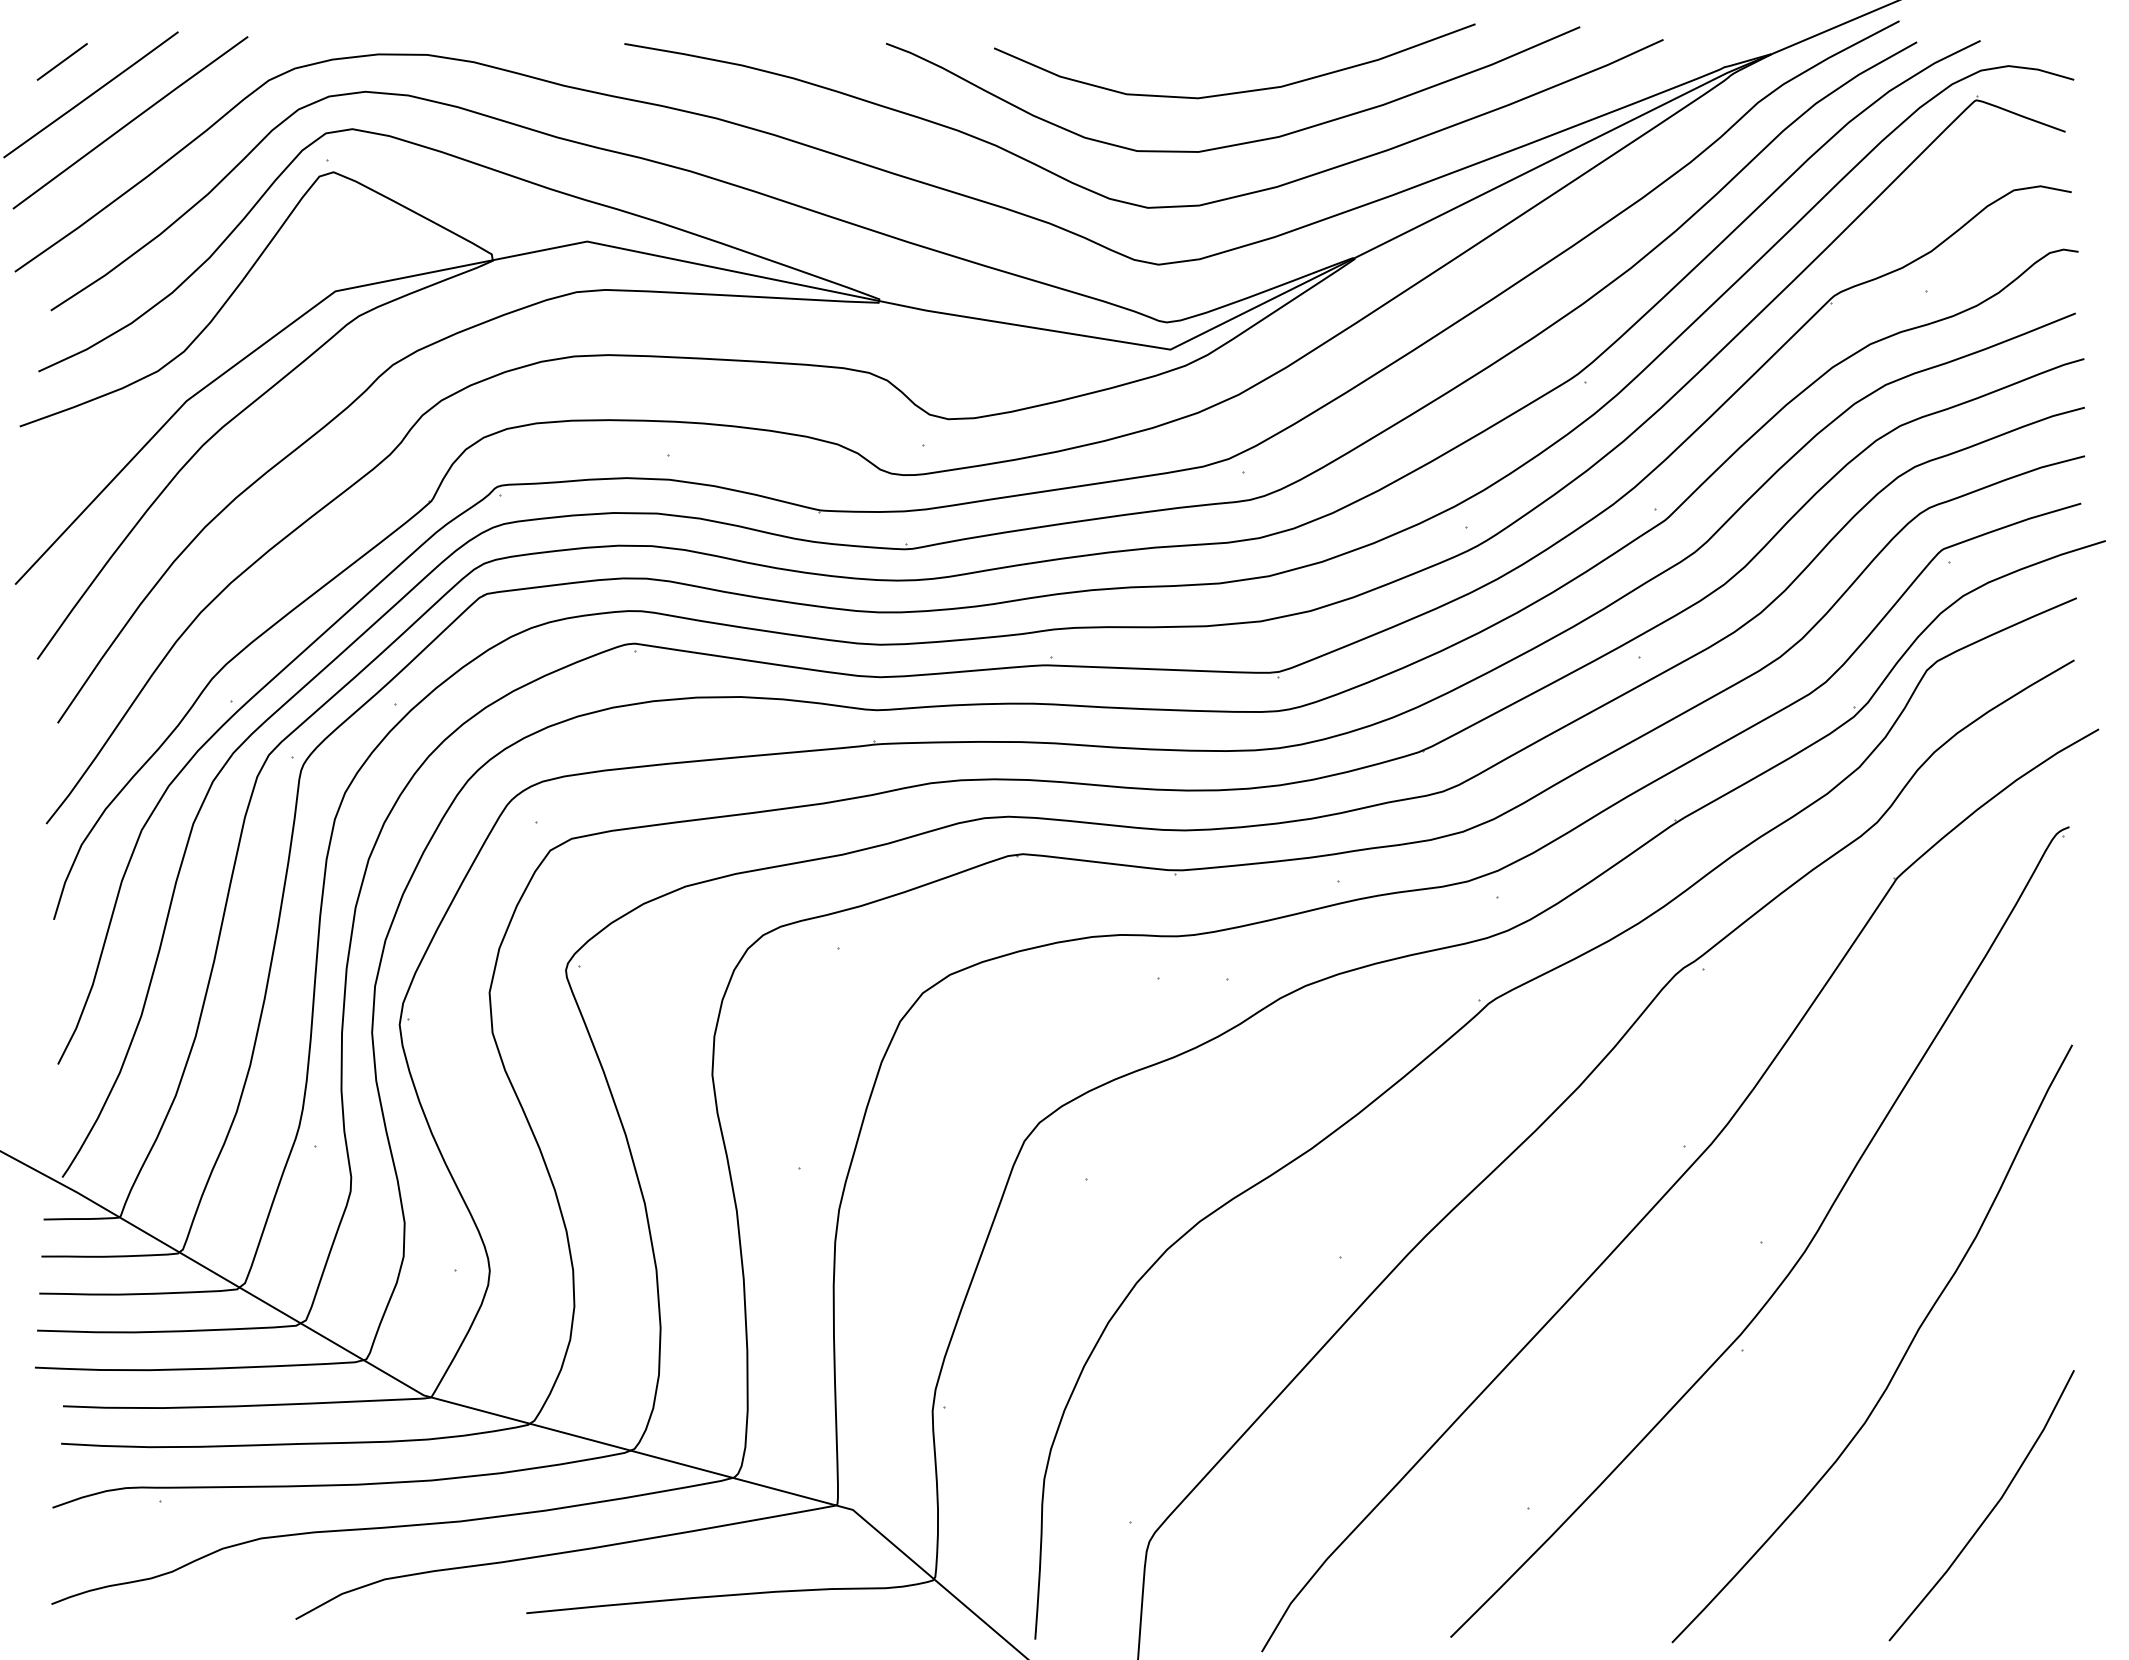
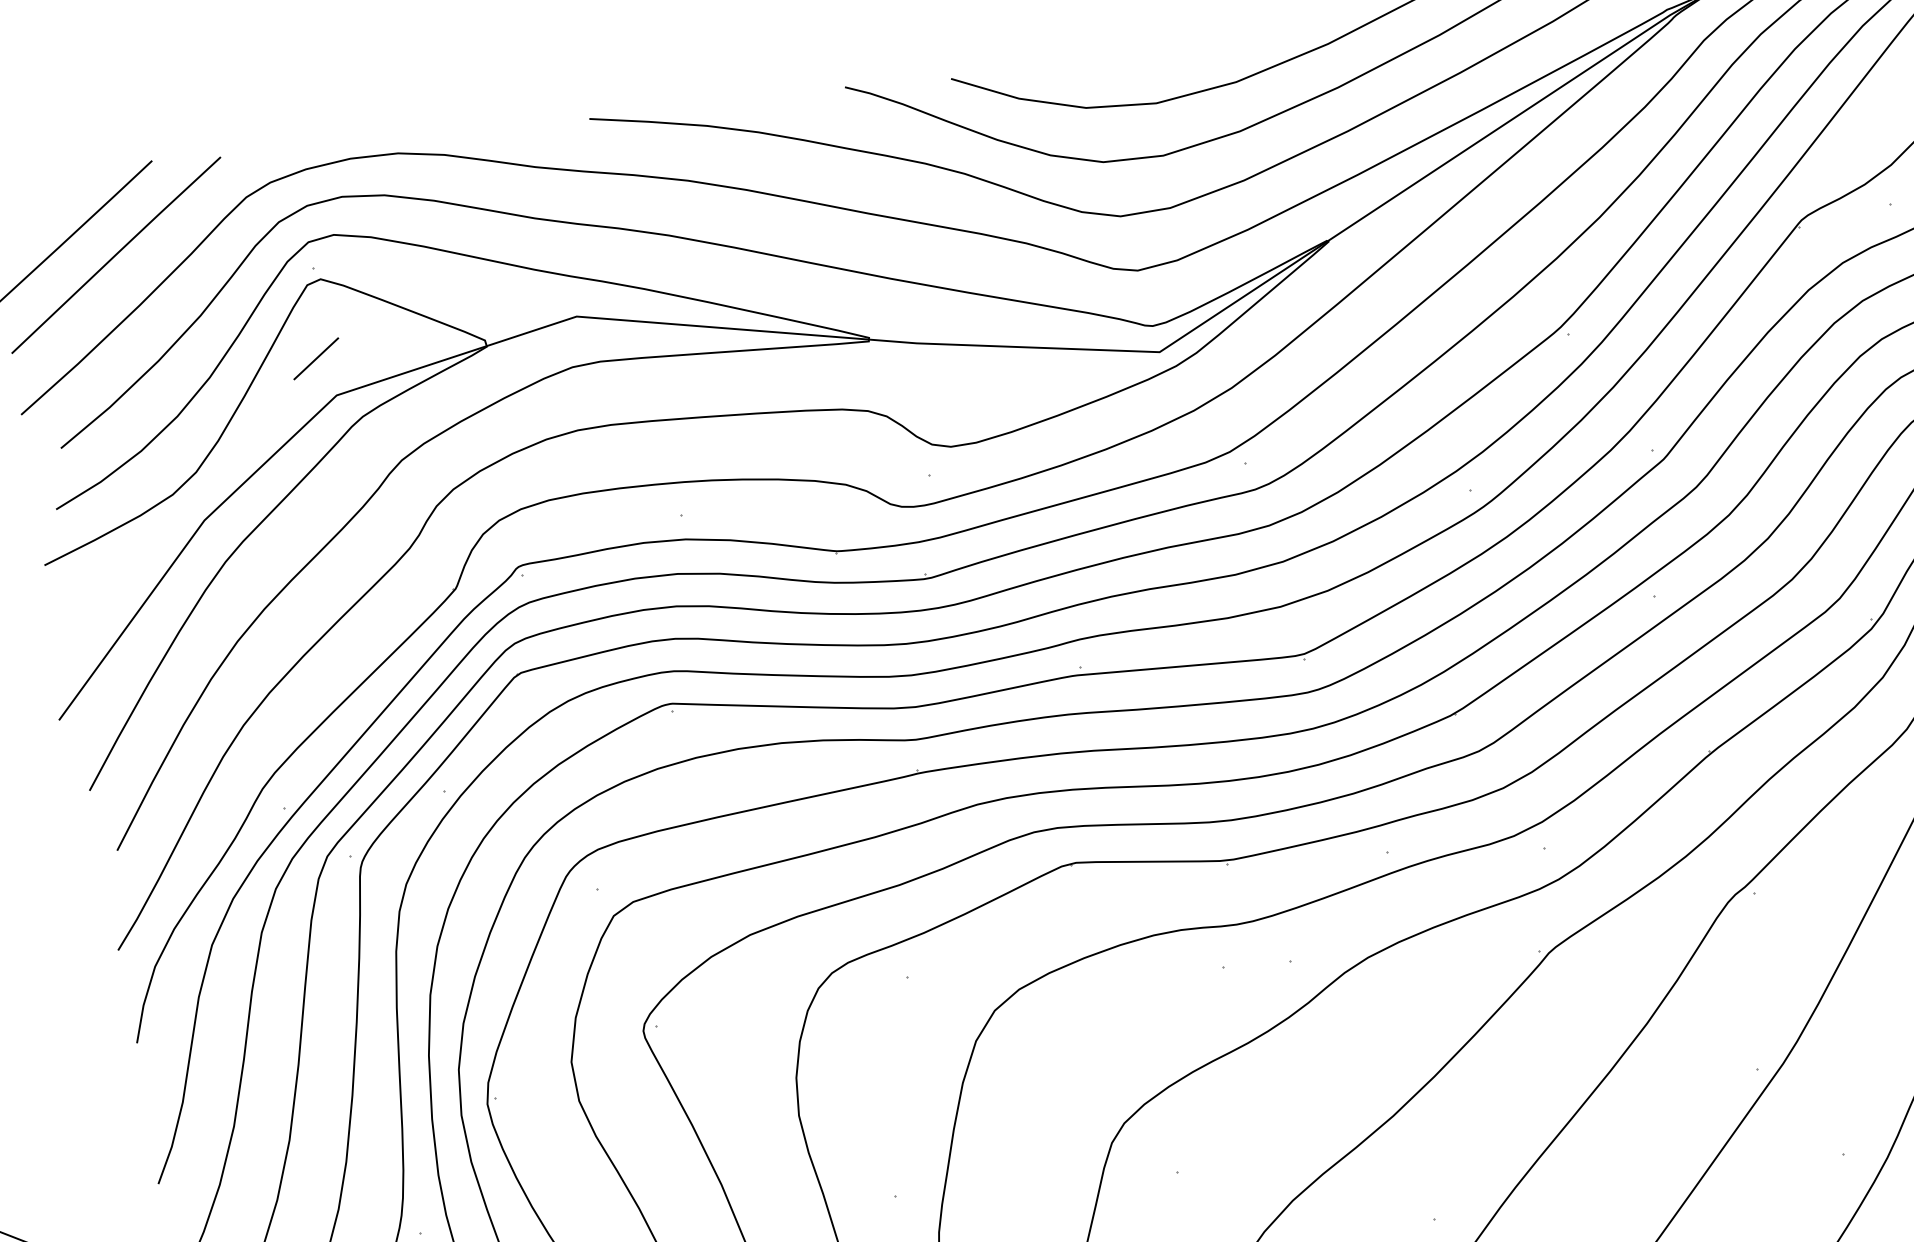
line: (61, 61) -> (315, 358), moved

